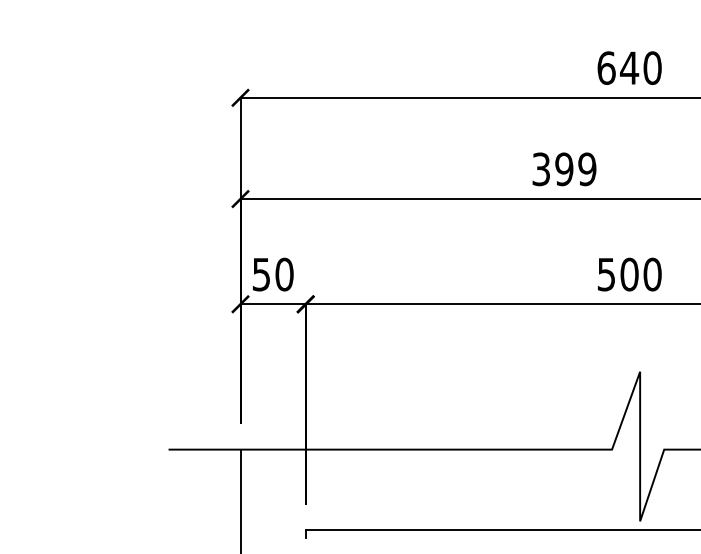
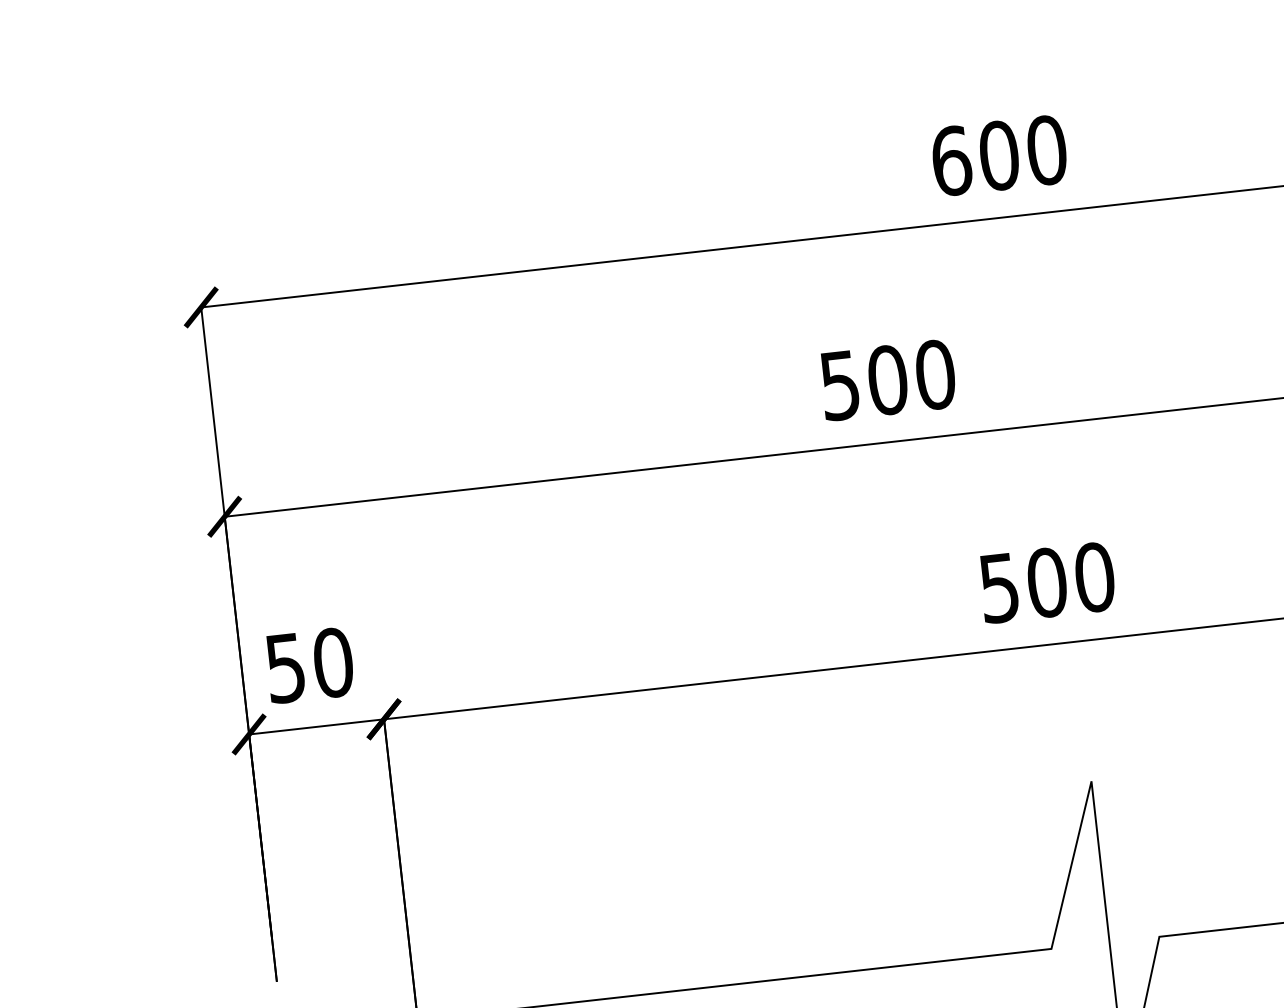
text: (629, 67) -> (998, 154), 640 -> 600
text: (564, 169) -> (888, 380), 399 -> 500

